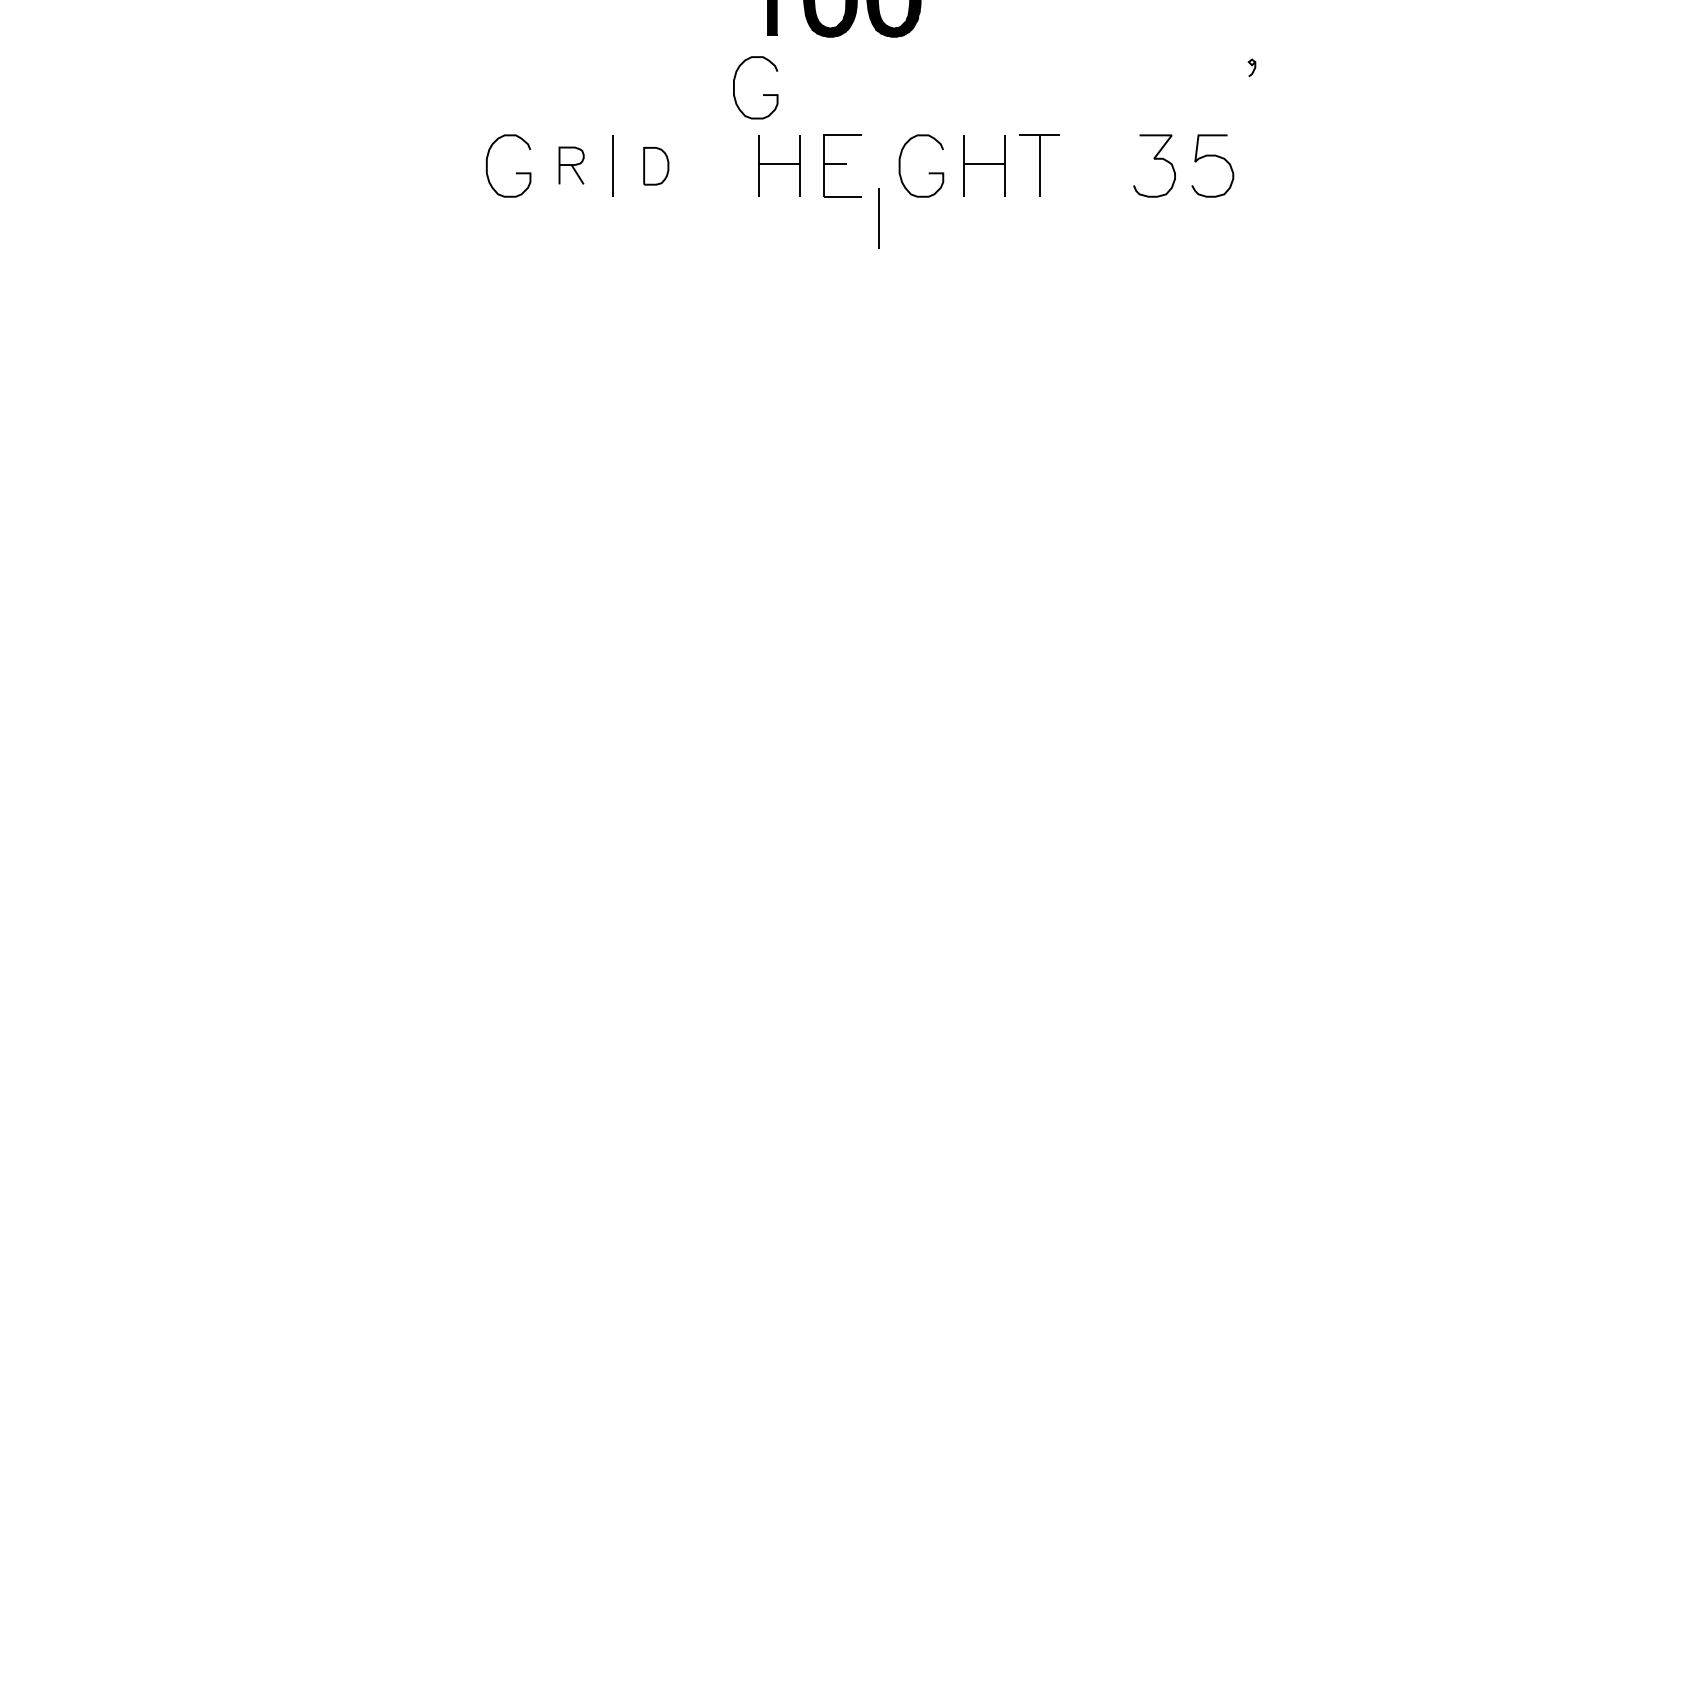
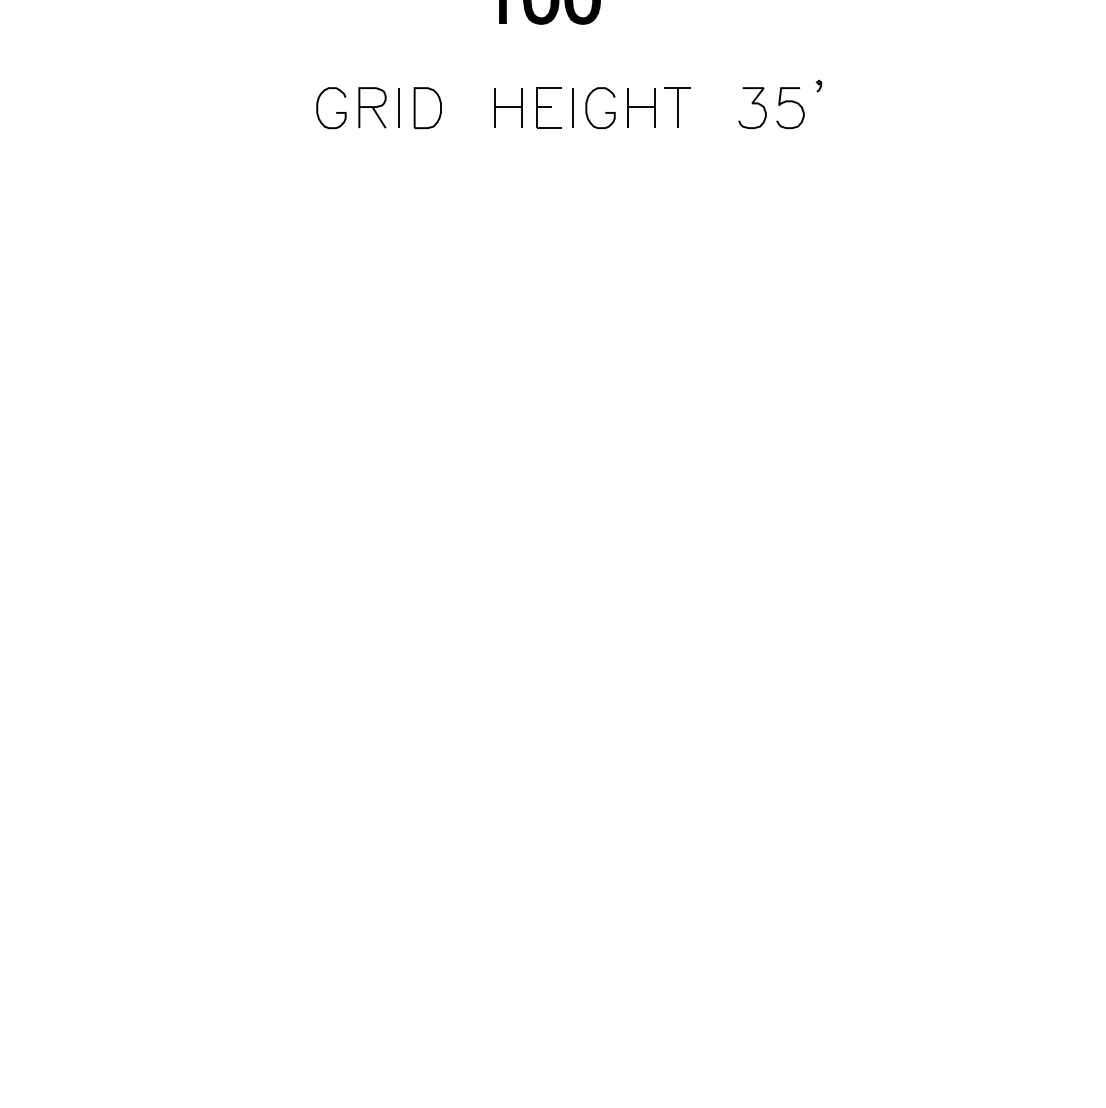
curve: (1251, 66) -> (818, 85), moved
curve: (763, 94) -> (497, 61), removed
part: (571, 165) -> (372, 107), size x1.67
part: (655, 166) -> (427, 108), size x1.67
line: (878, 217) -> (572, 107), moved

